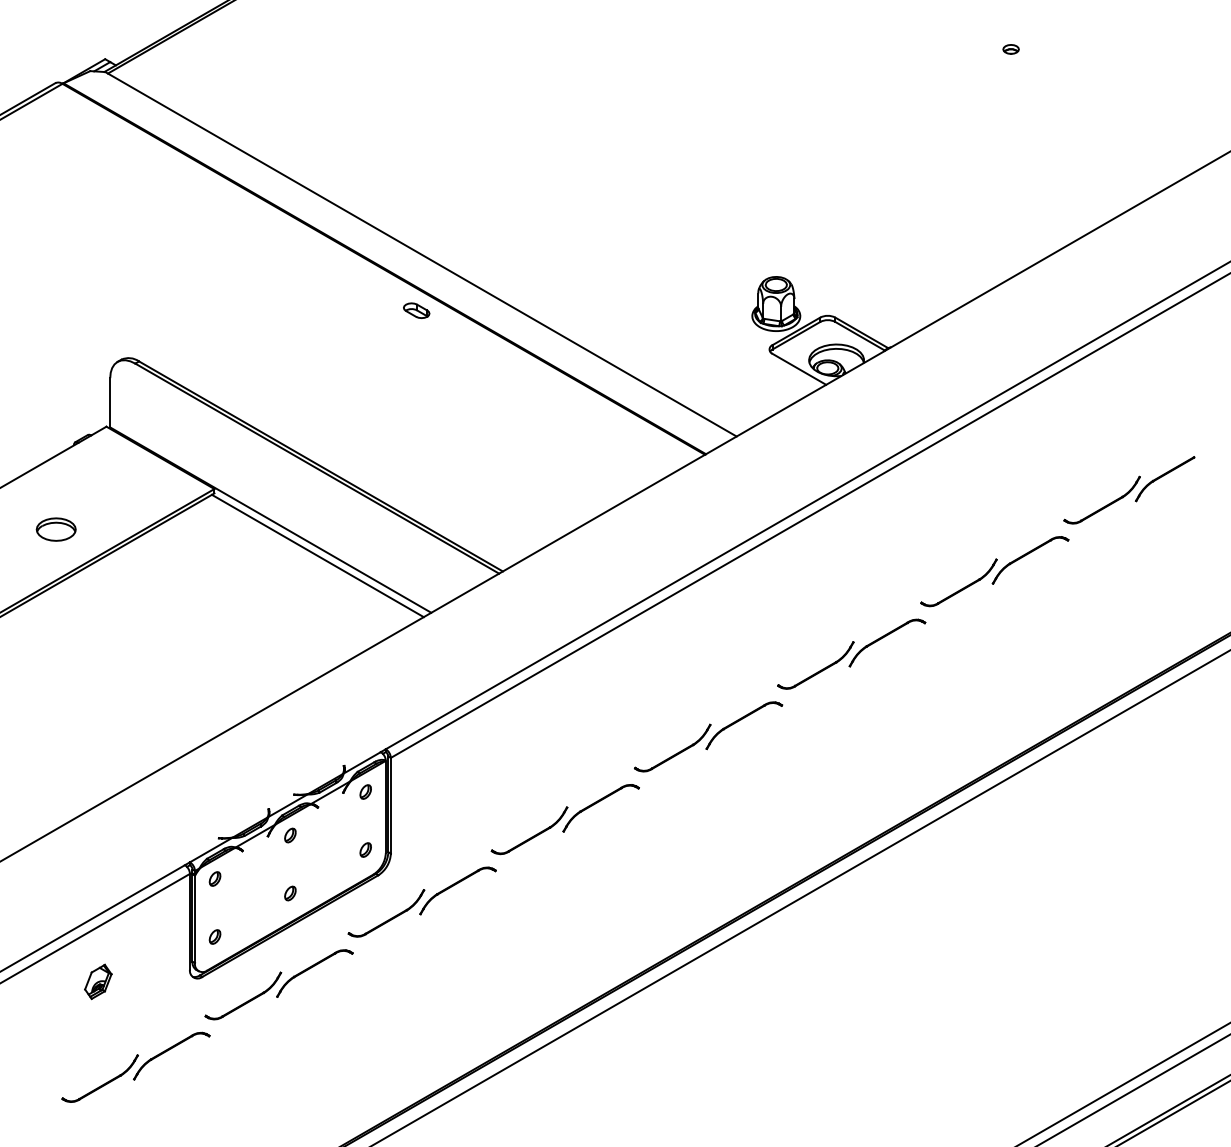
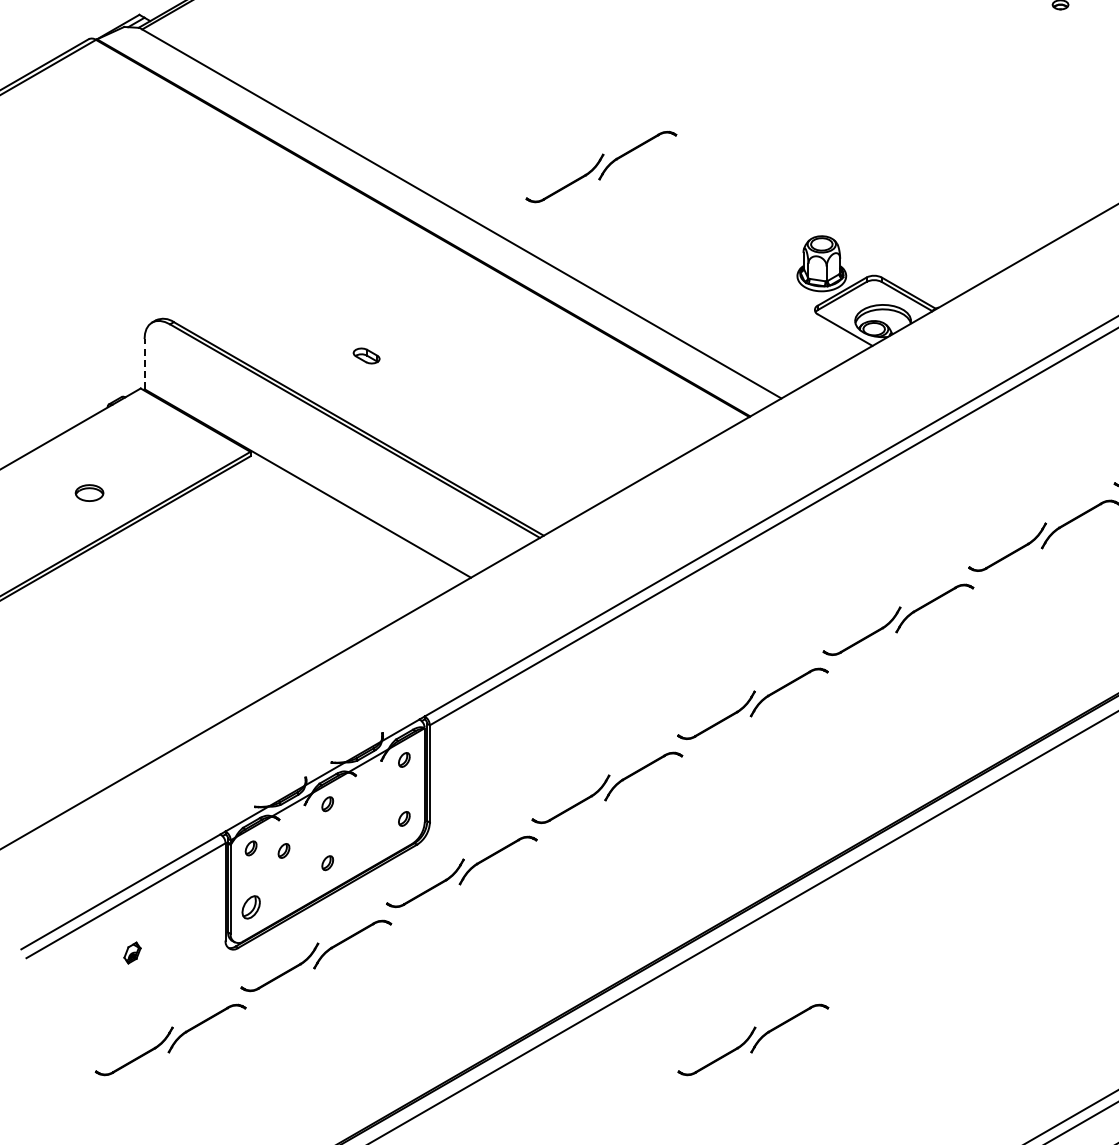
part: (559, 208) -> (601, 166), added
part: (416, 310) -> (366, 355), moved
line: (110, 402) -> (144, 363), solid -> dashed
part: (55, 529) -> (88, 493), size x0.7
line: (317, 555) -> (355, 519), removed
part: (247, 881) -> (284, 850), added
part: (214, 936) -> (250, 906), size x1.6
part: (98, 981) -> (132, 952), size x0.6
part: (708, 1066) -> (752, 1039), added

